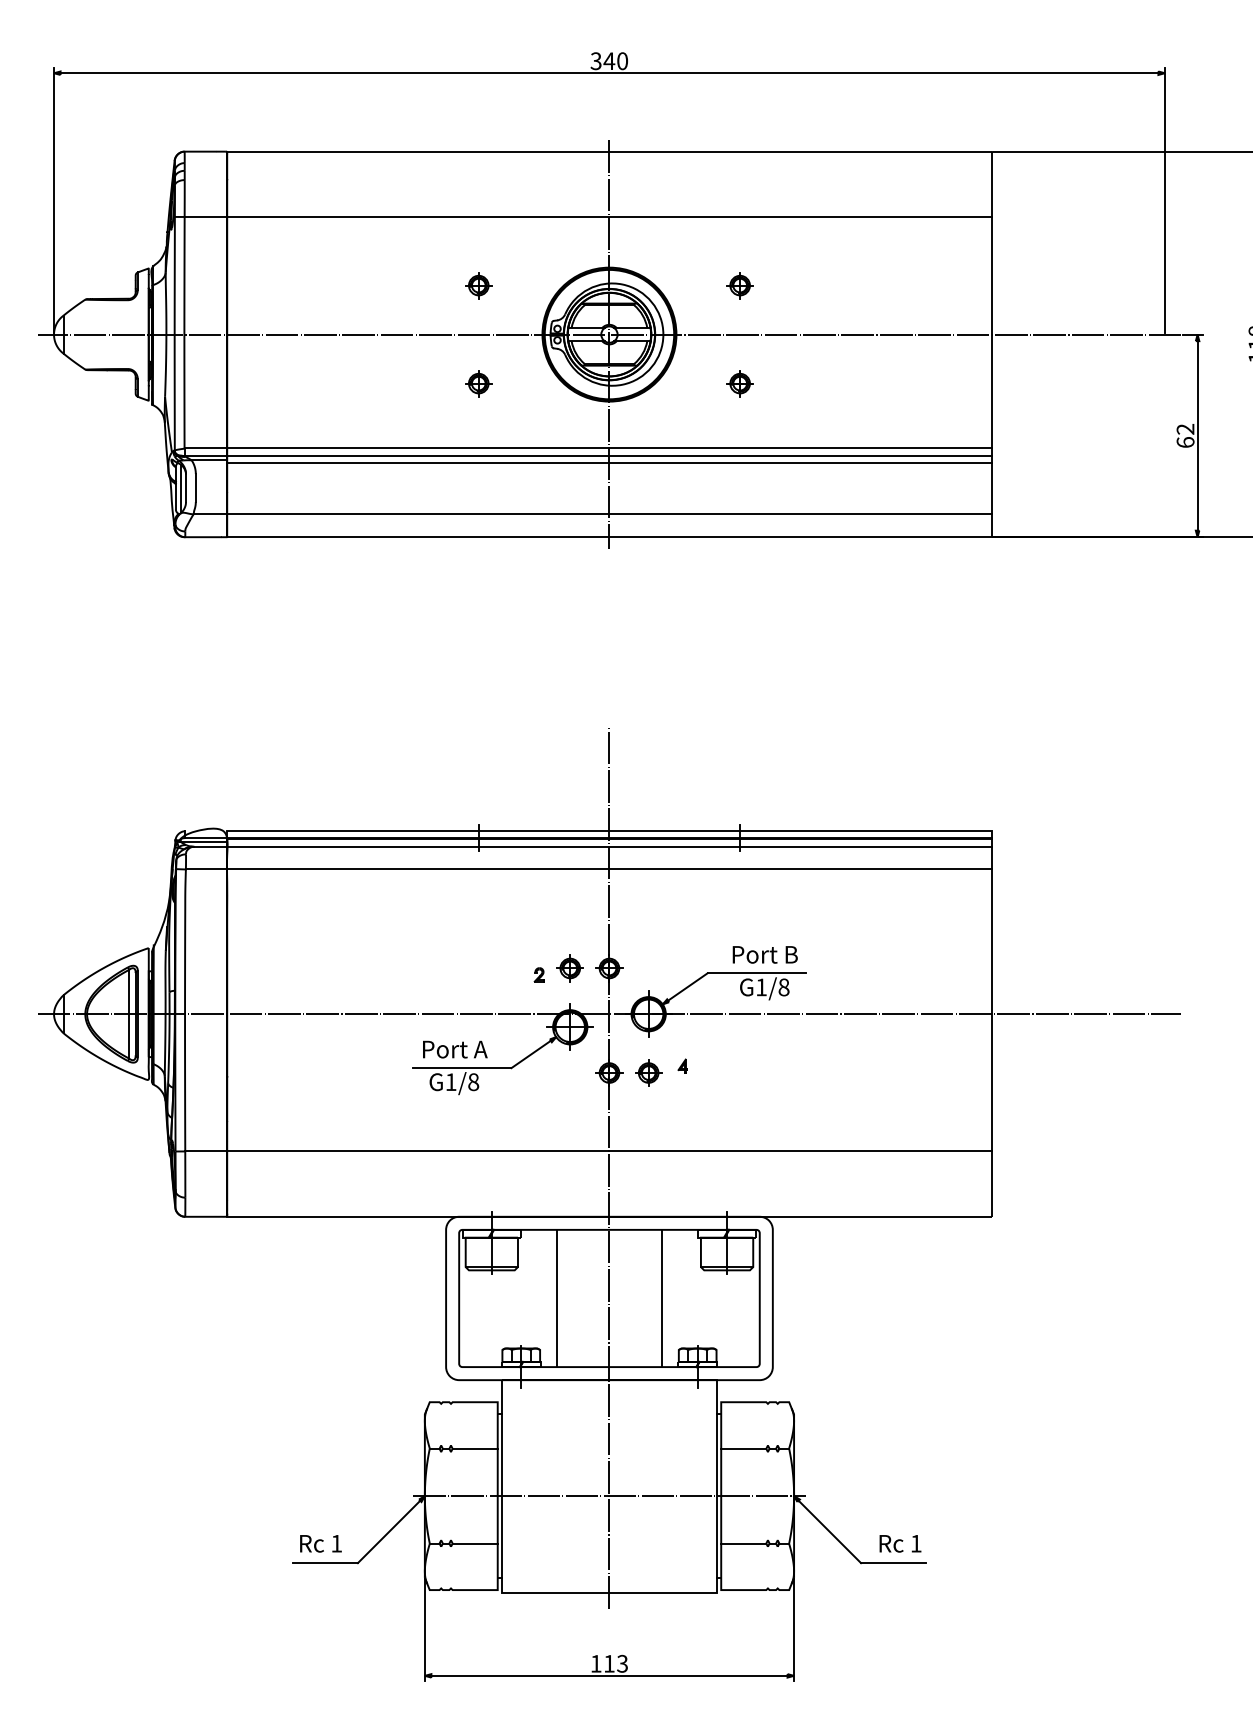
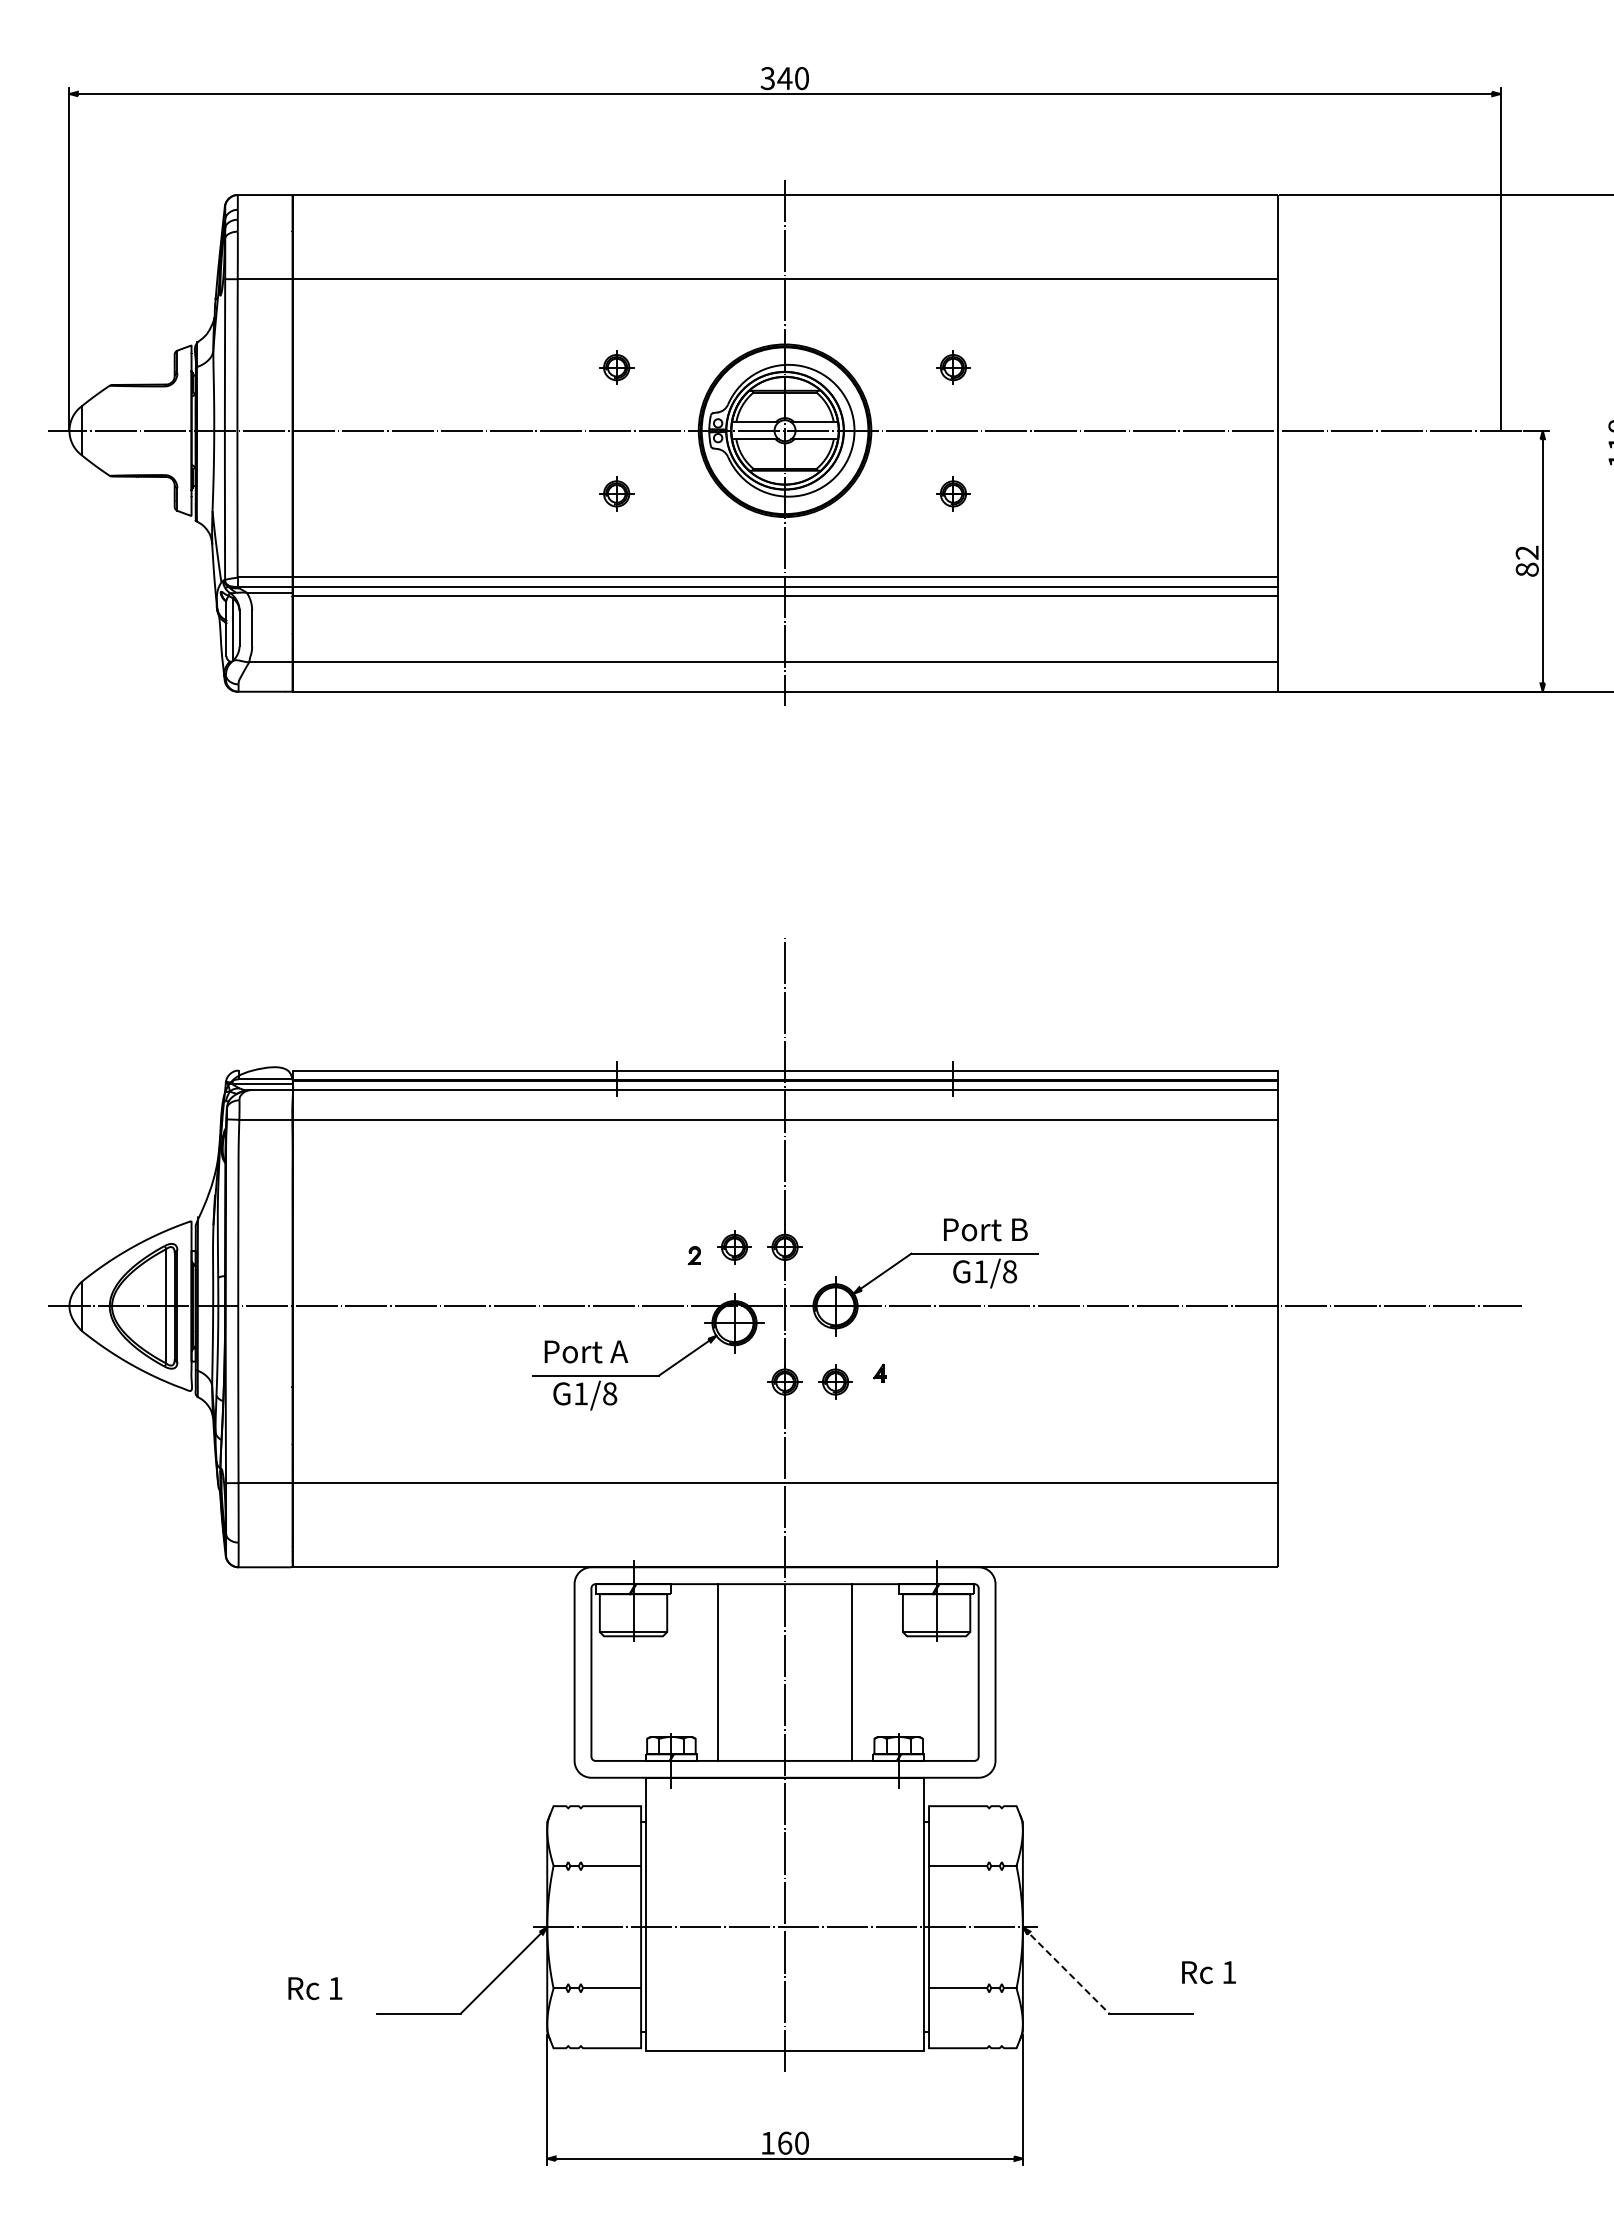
text: (1184, 442) -> (1526, 569), 62 -> 82
line: (827, 1529) -> (1066, 1970), solid -> dashed
text: (321, 1543) -> (315, 1988), moved
text: (900, 1543) -> (1208, 1972), moved
text: (616, 1663) -> (793, 2142), 113 -> 160

